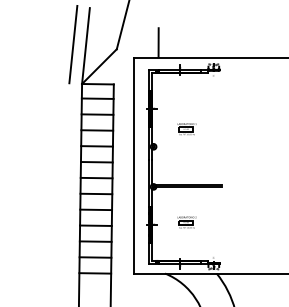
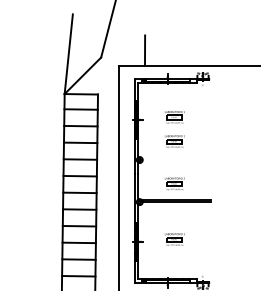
line: (73, 44) -> (55, 52), removed
part: (186, 106) -> (174, 117), added
part: (186, 169) -> (174, 183), added

